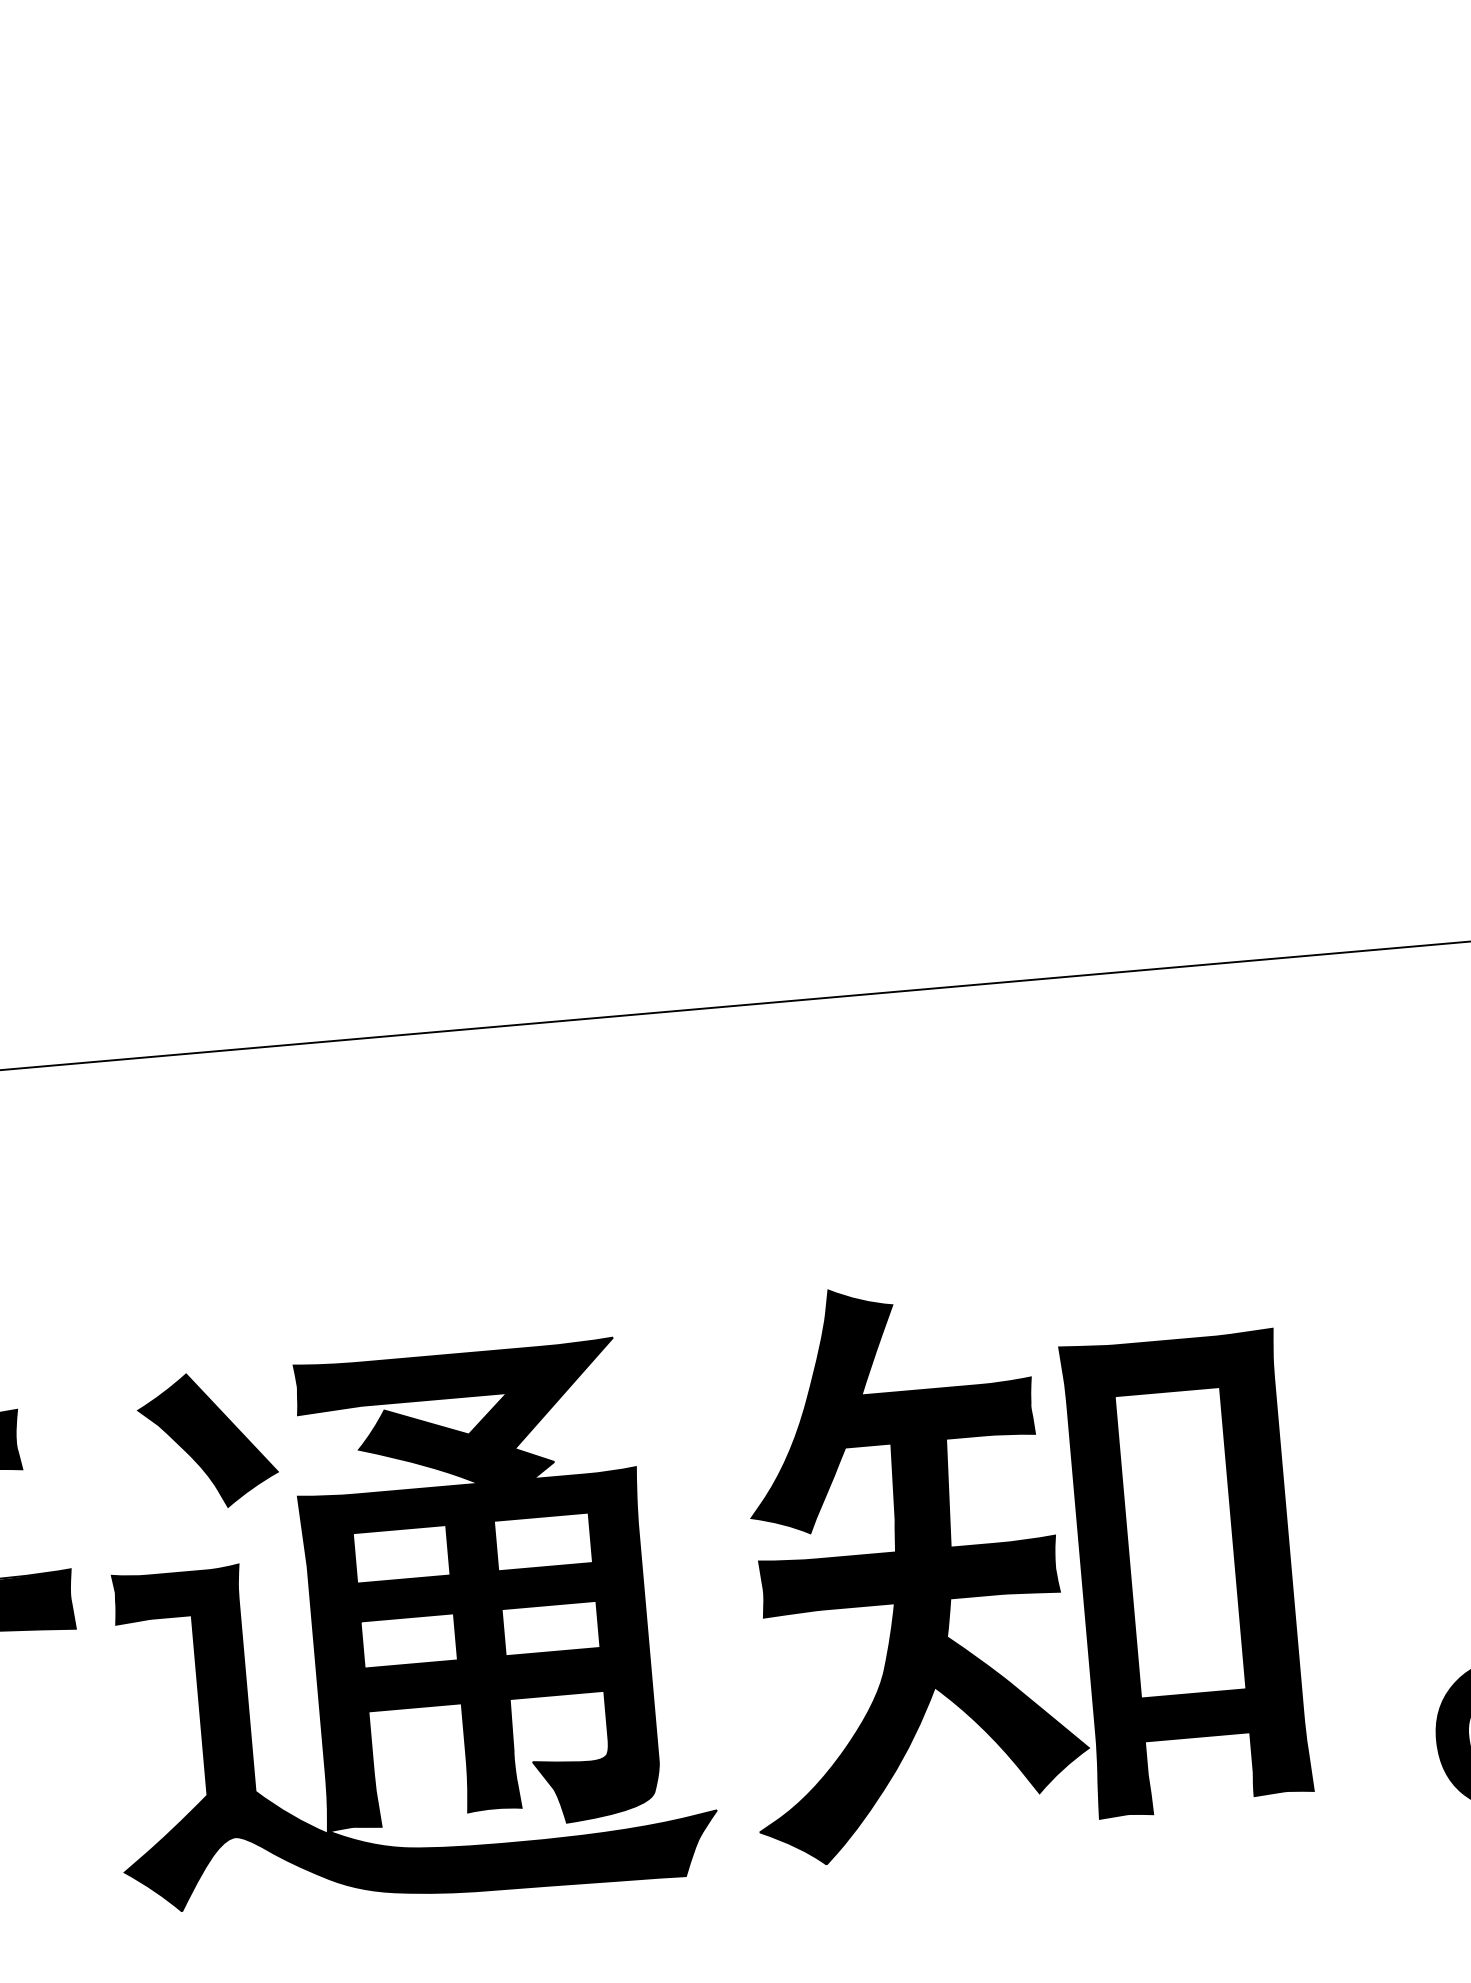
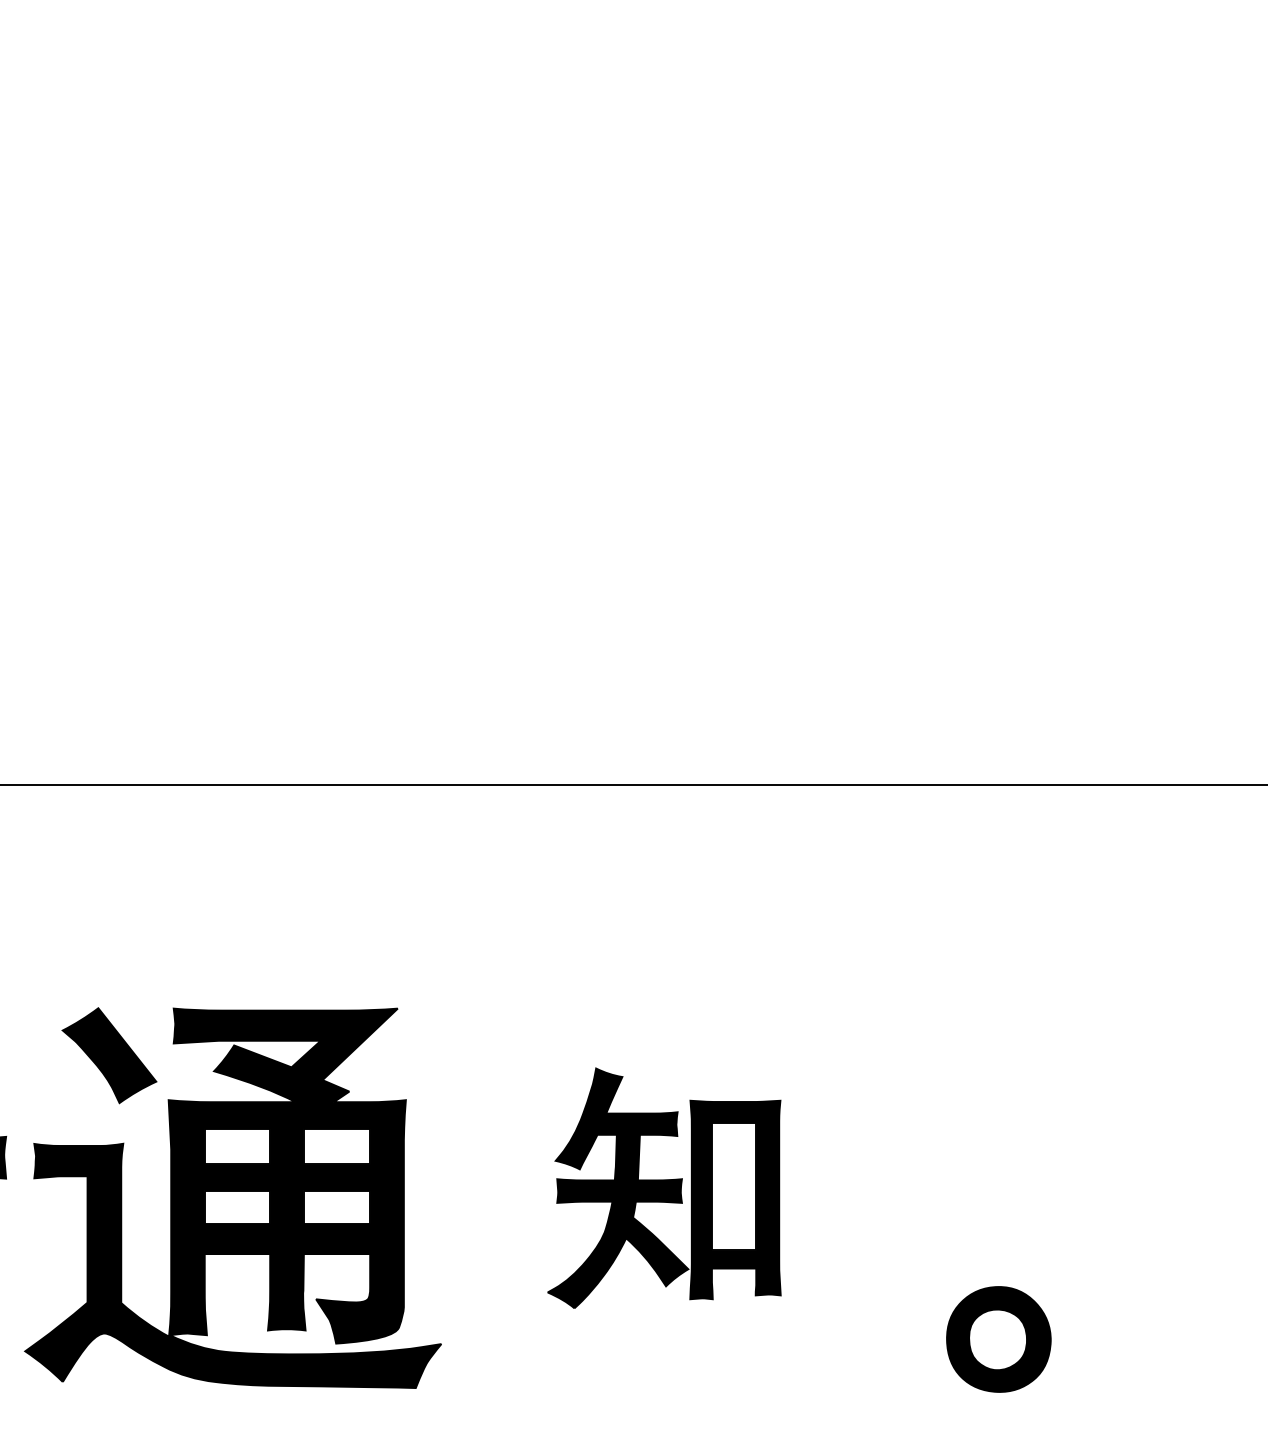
part: (1015, 1559) -> (664, 1187), size x0.6

